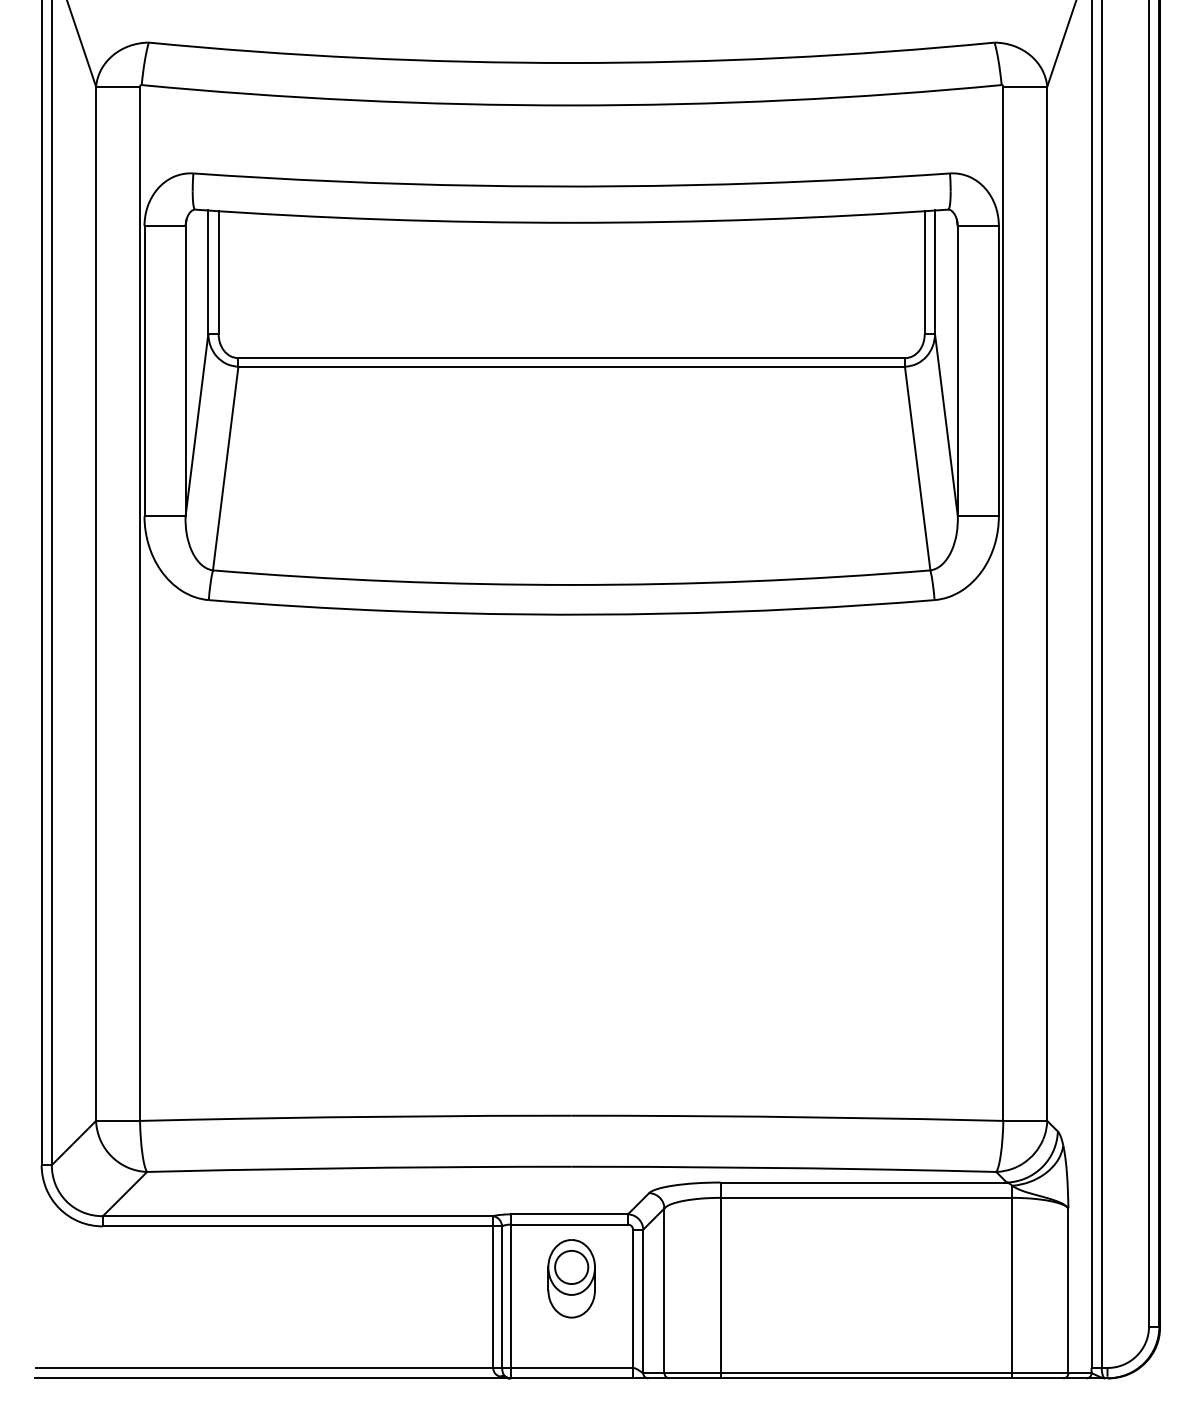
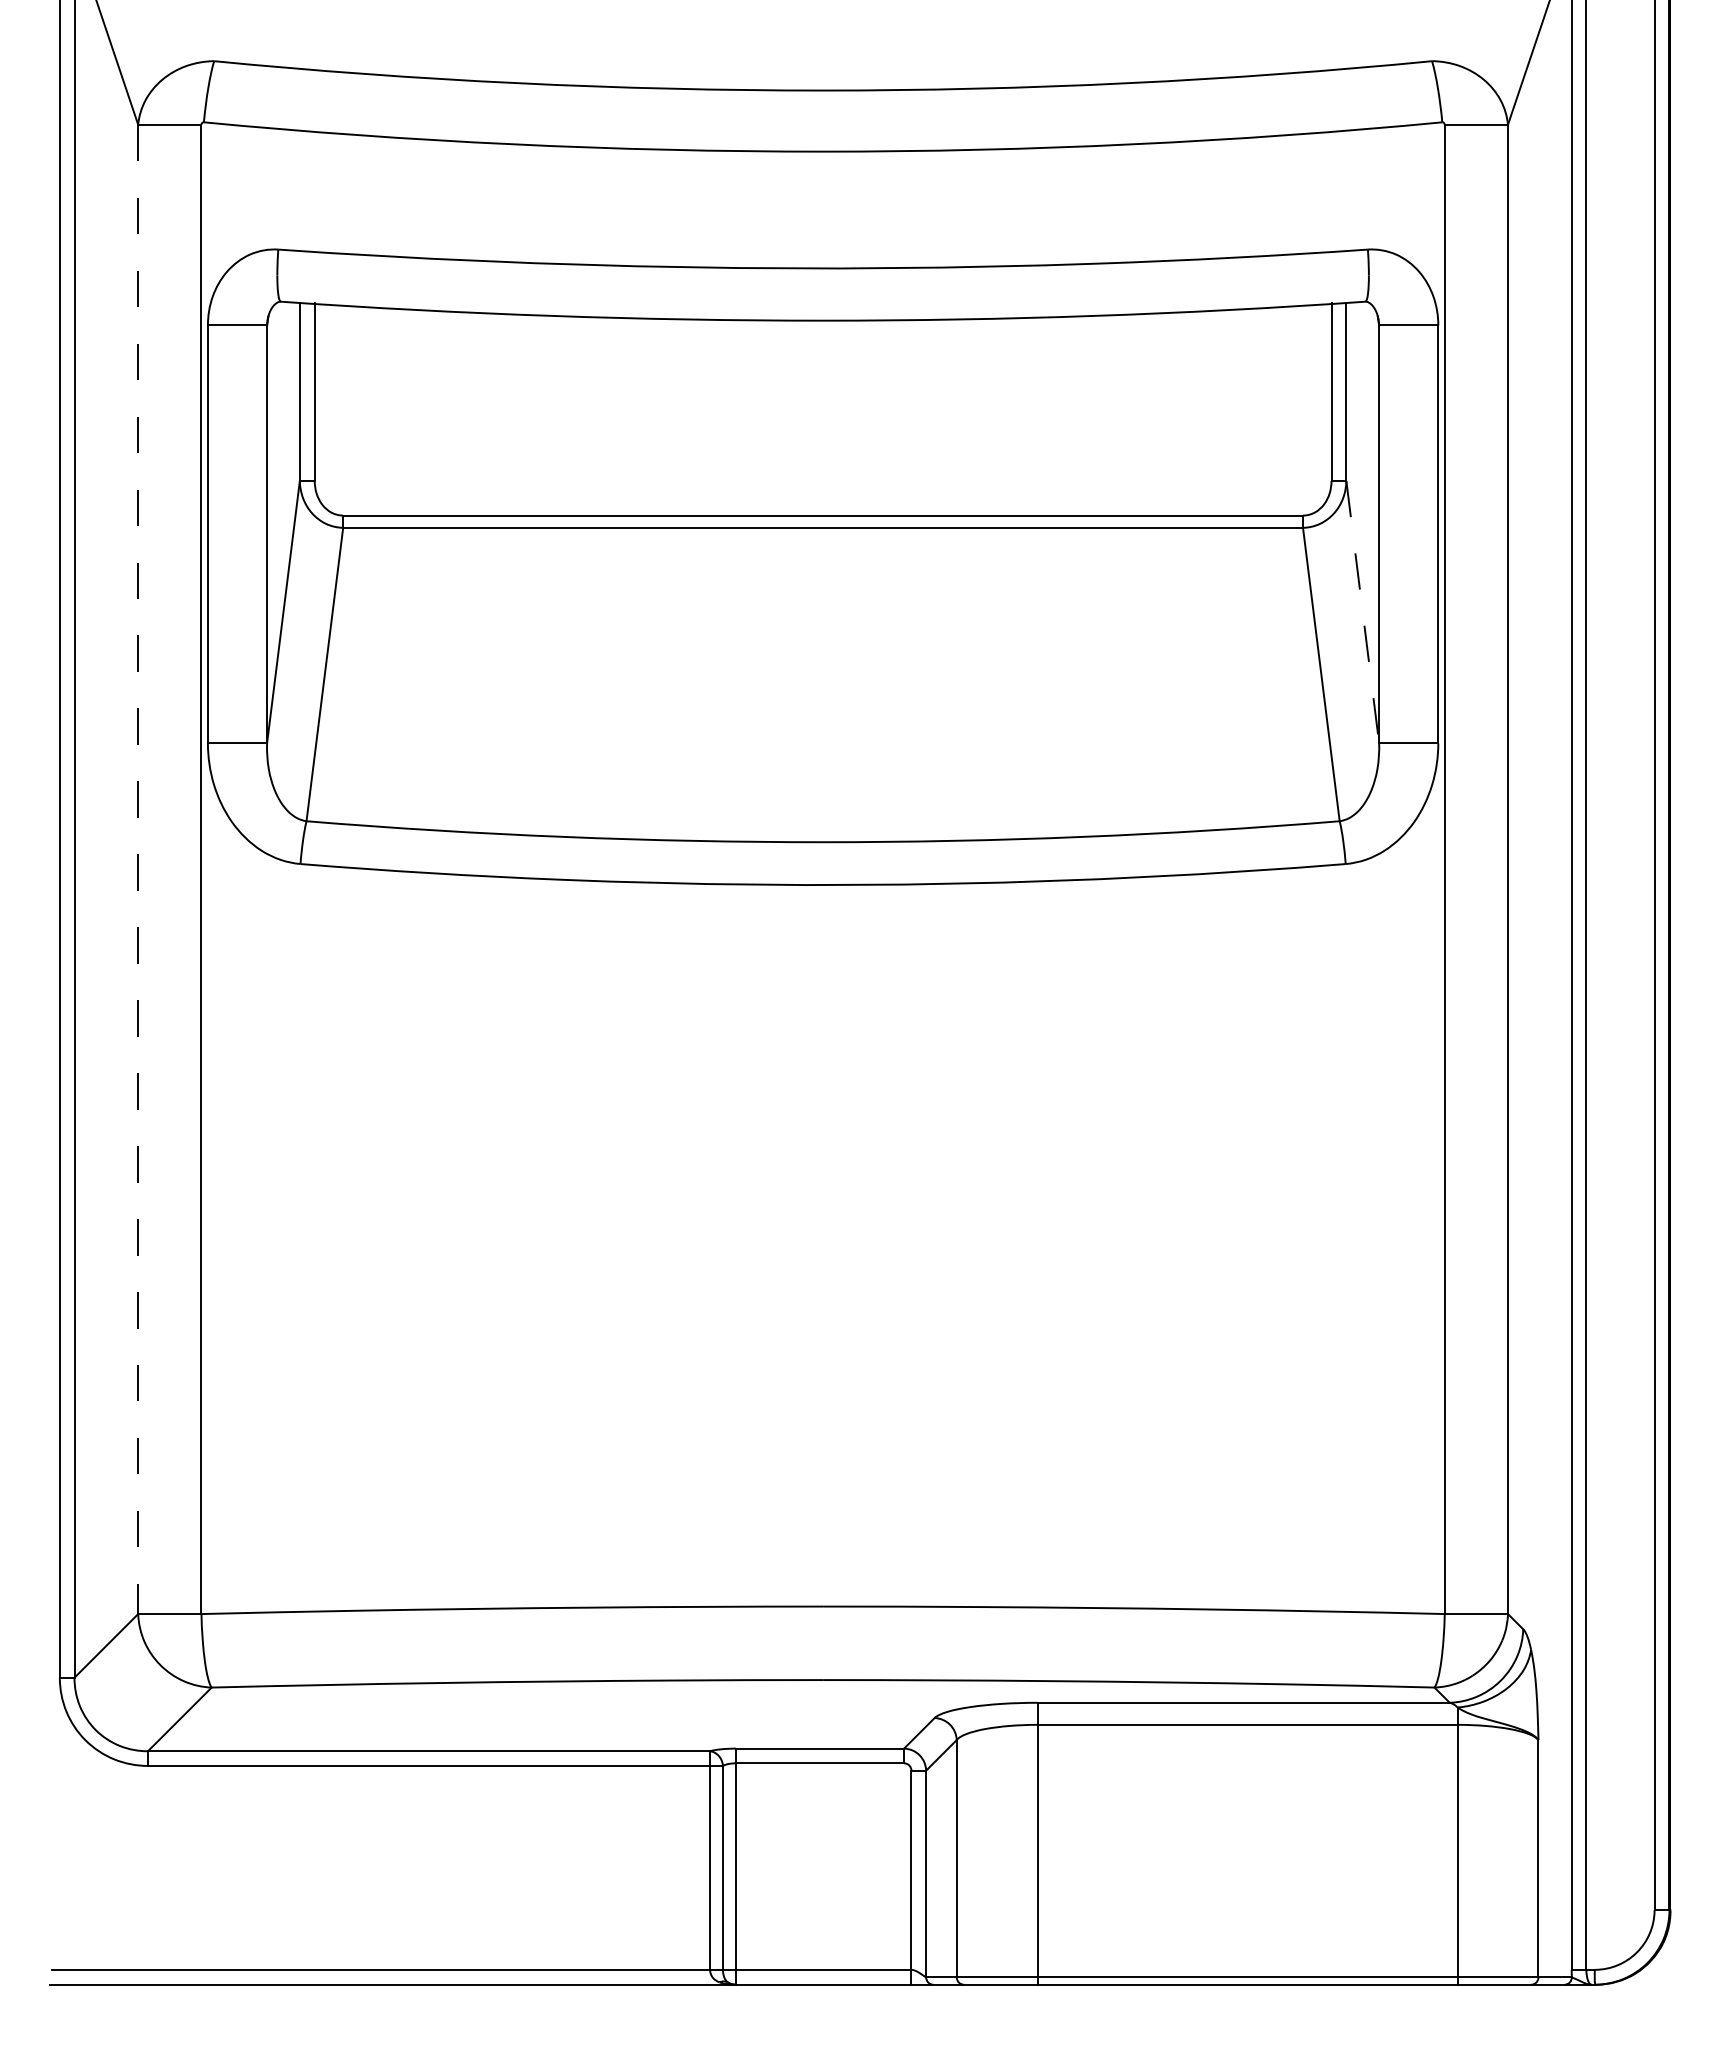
line: (946, 425) -> (1362, 612), solid -> dashed
line: (96, 604) -> (138, 870), solid -> dashed
part: (571, 1278) -> (822, 1840), removed

